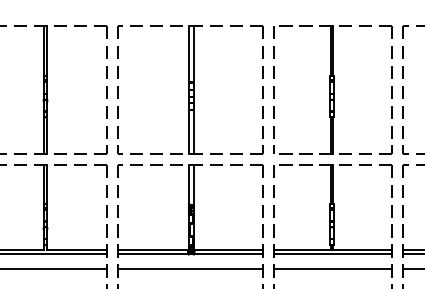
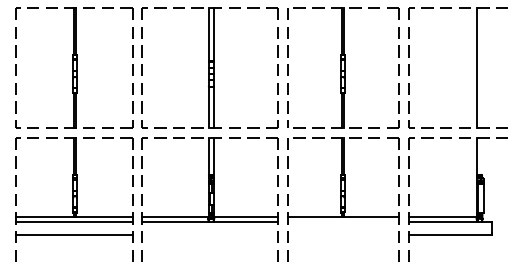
line: (332, 254) -> (343, 221), removed
line: (190, 268) -> (210, 234), removed
line: (332, 268) -> (343, 234), removed

